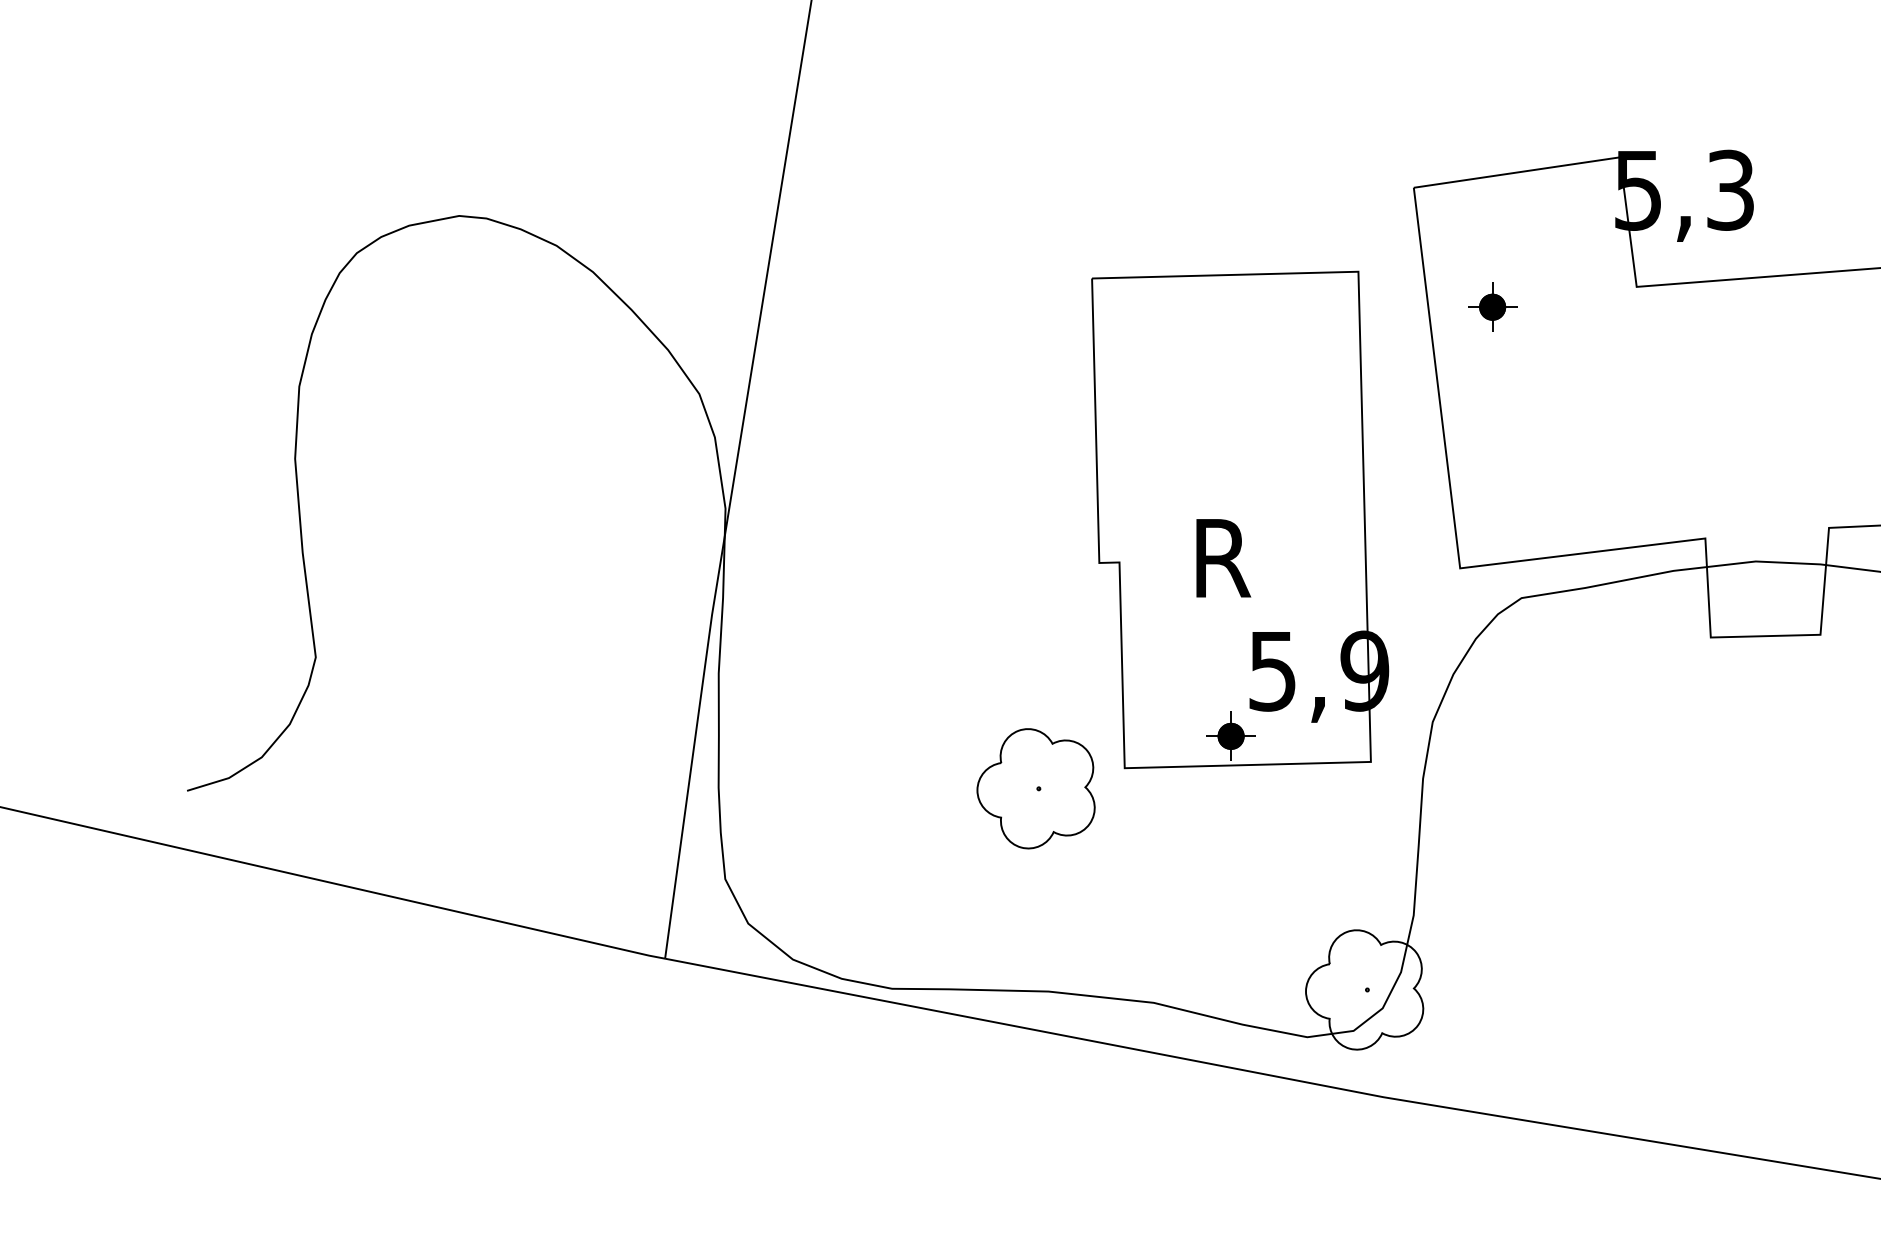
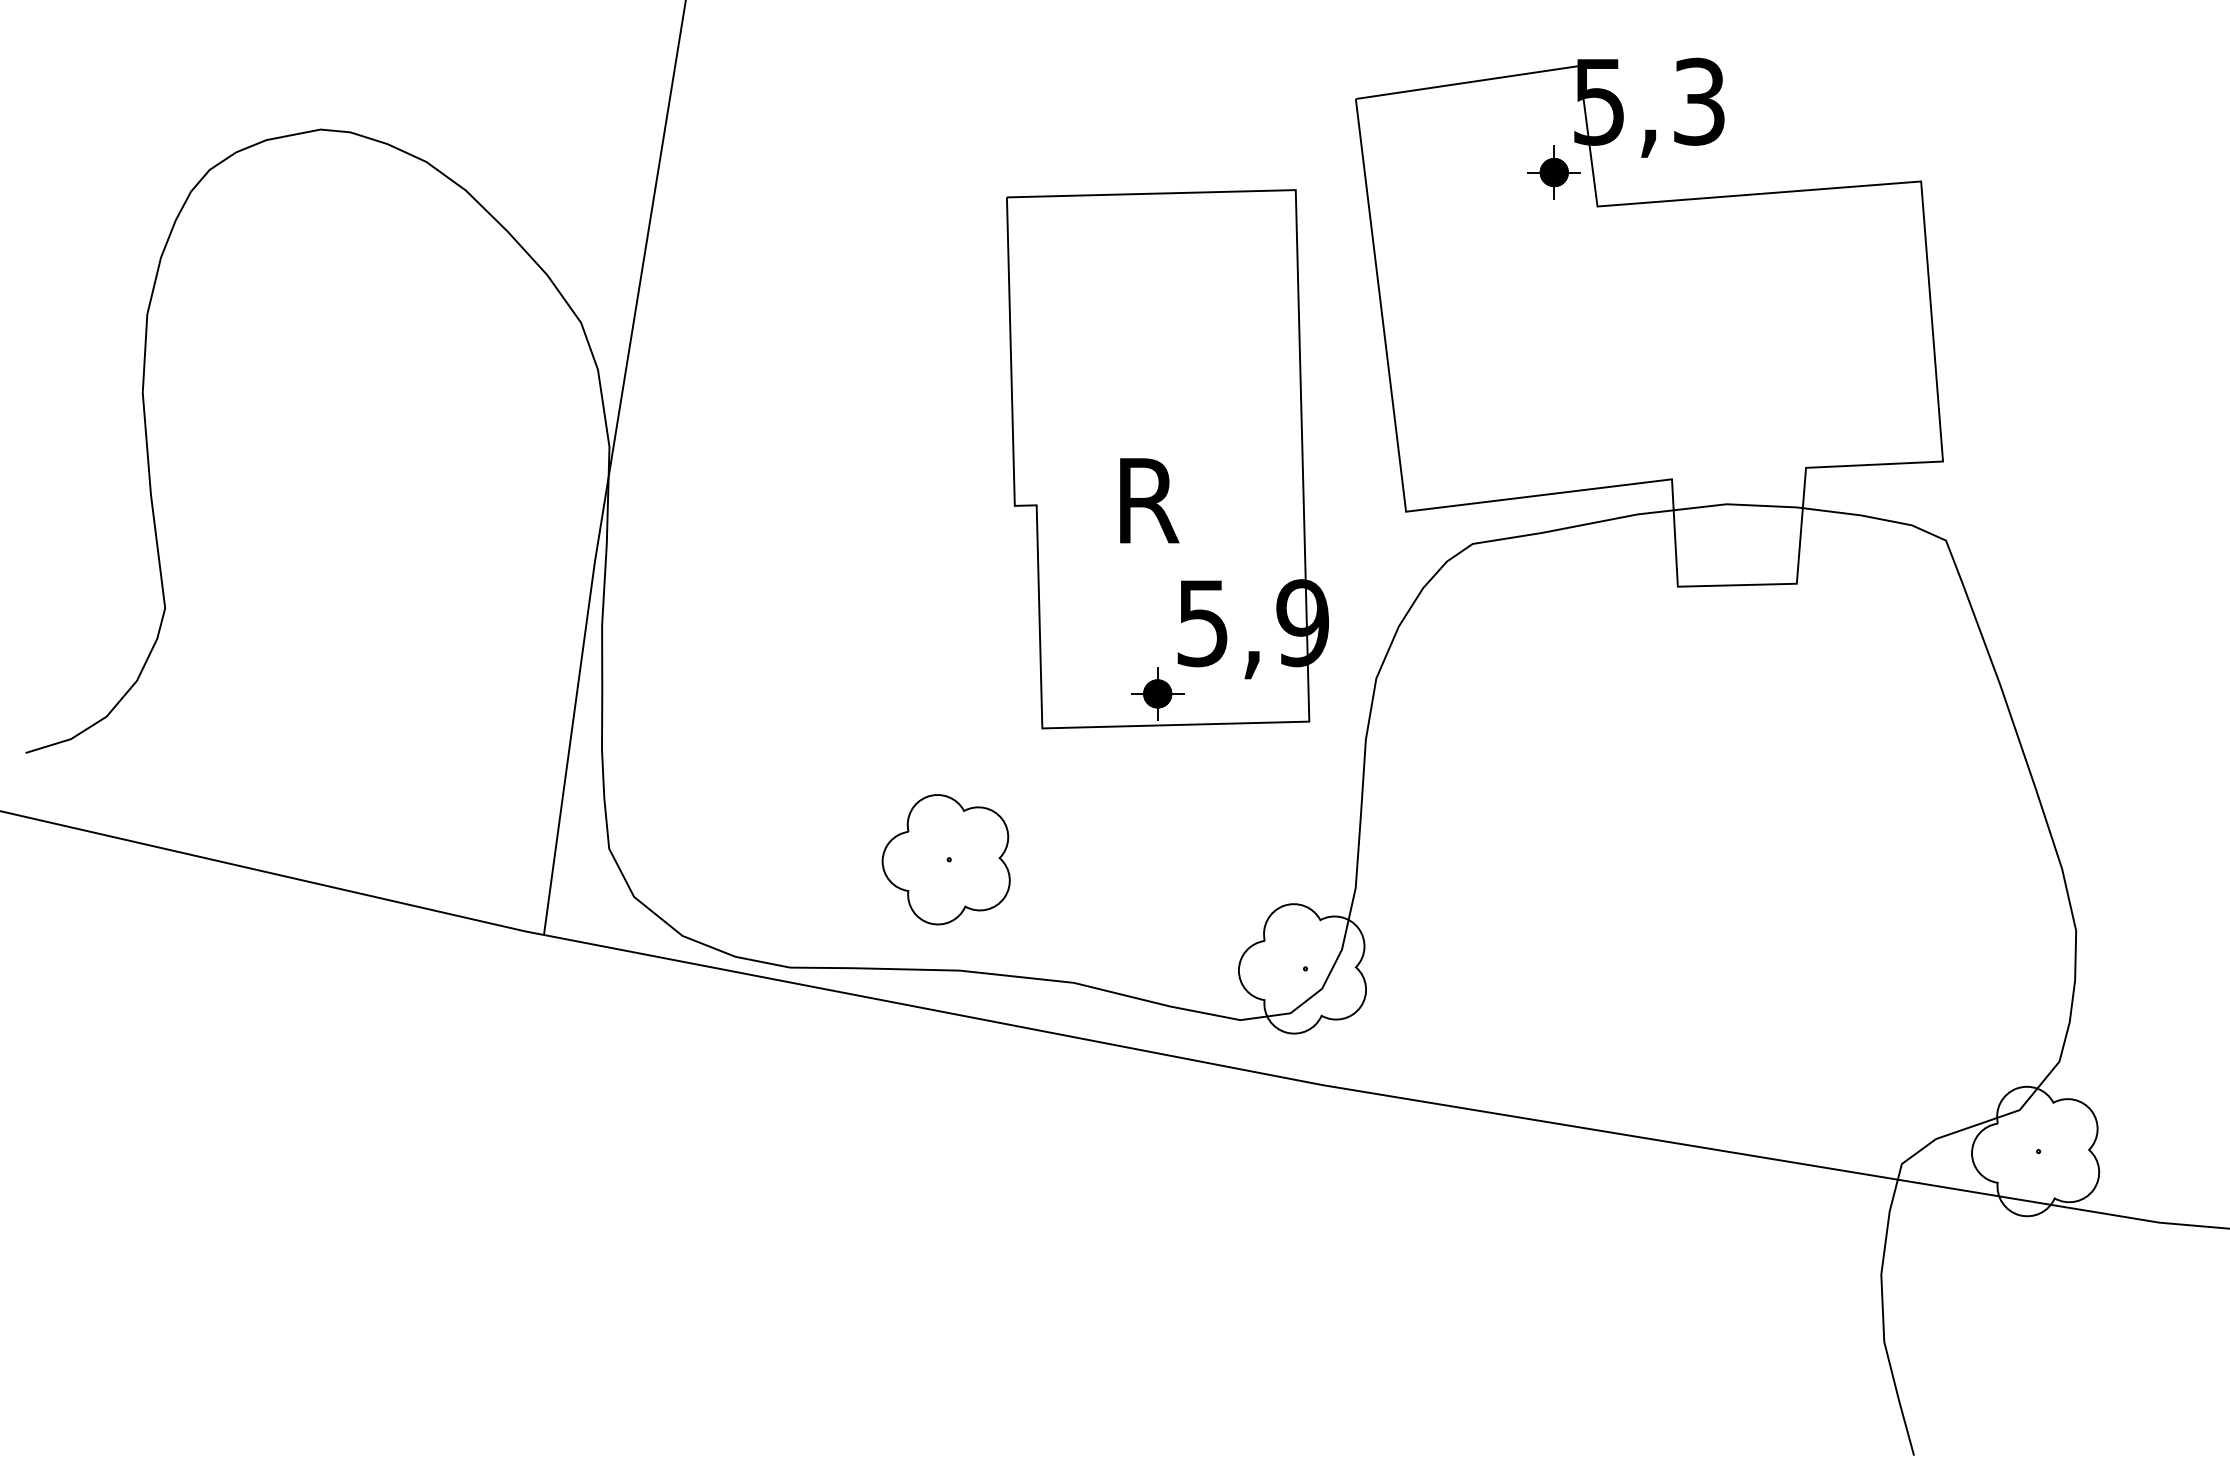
part: (1491, 307) -> (1553, 172), moved
part: (1035, 788) -> (945, 859), moved

